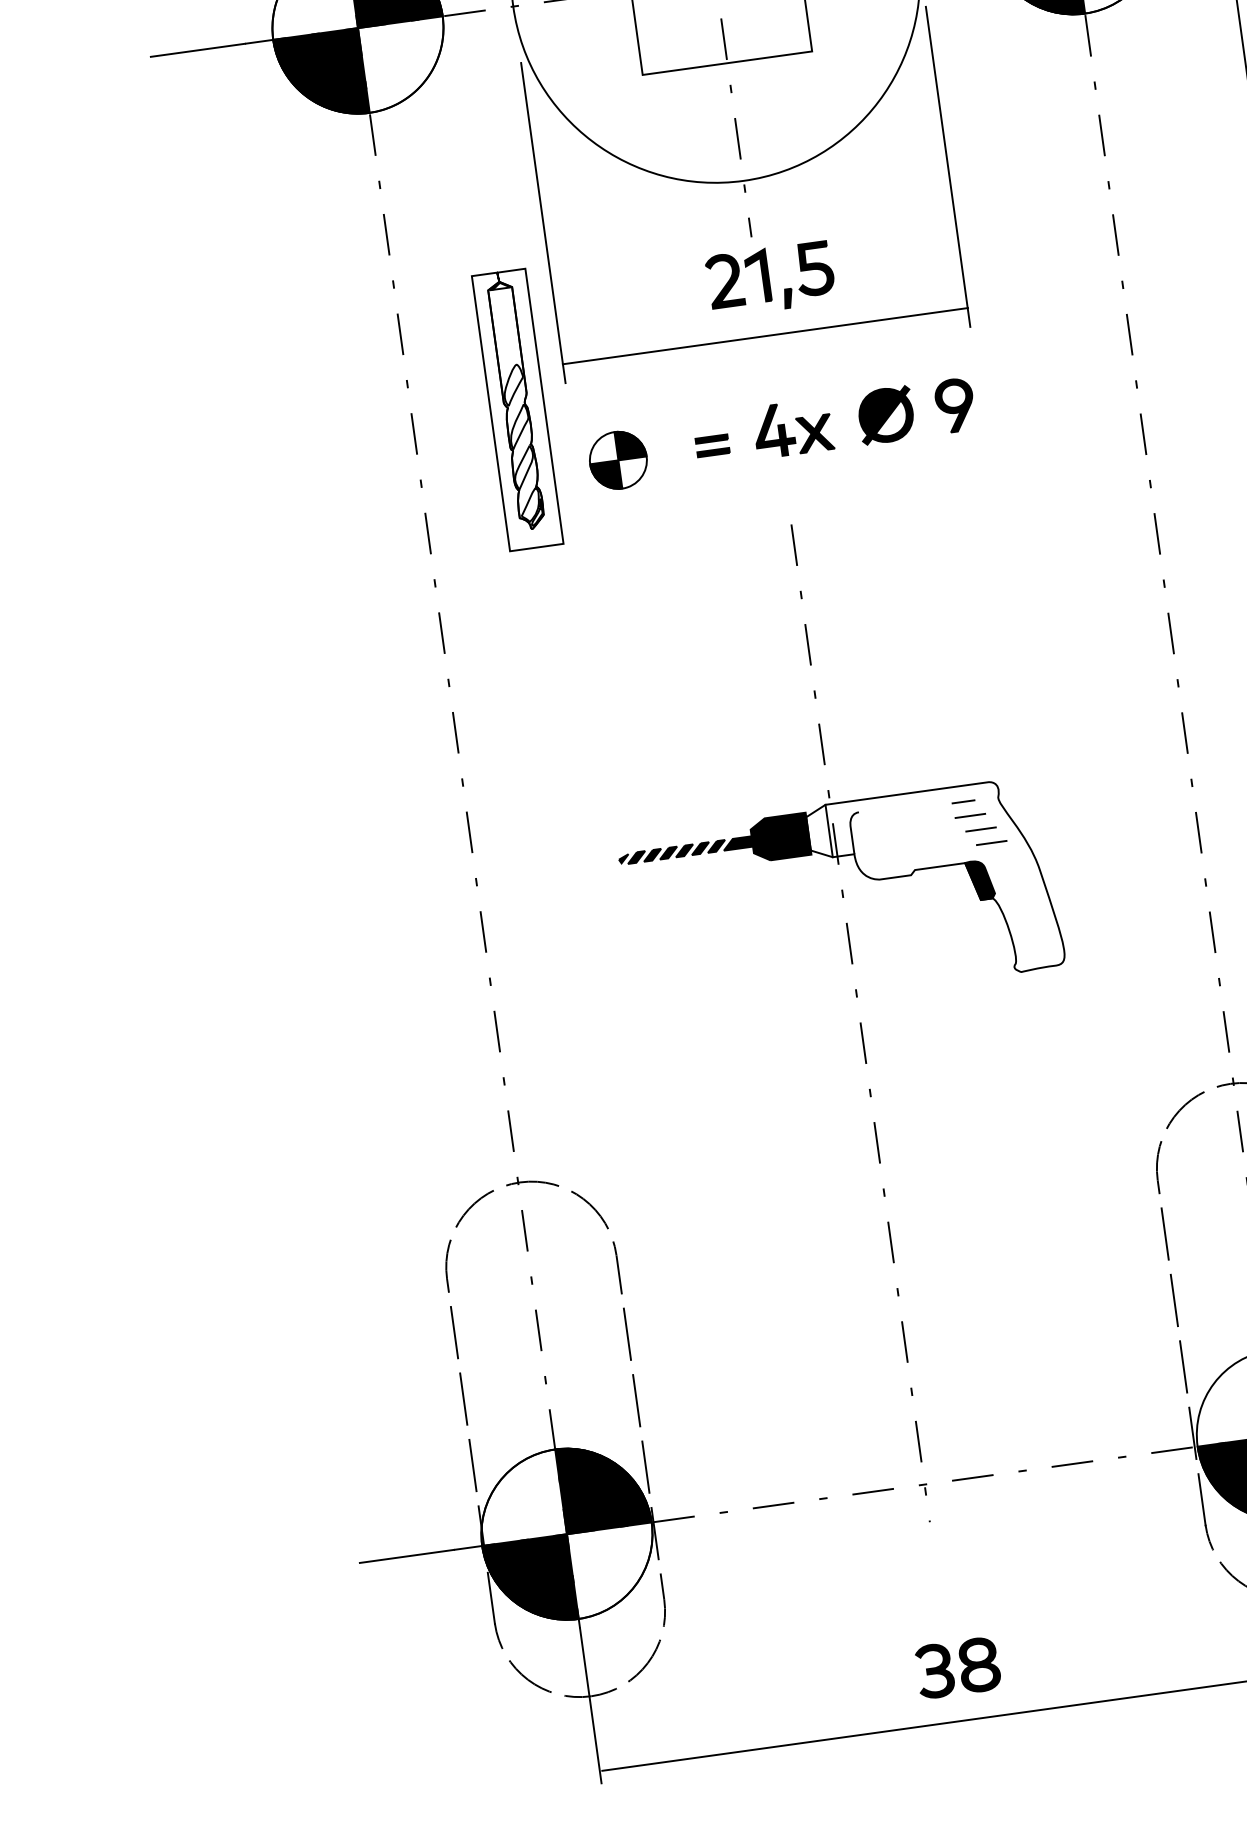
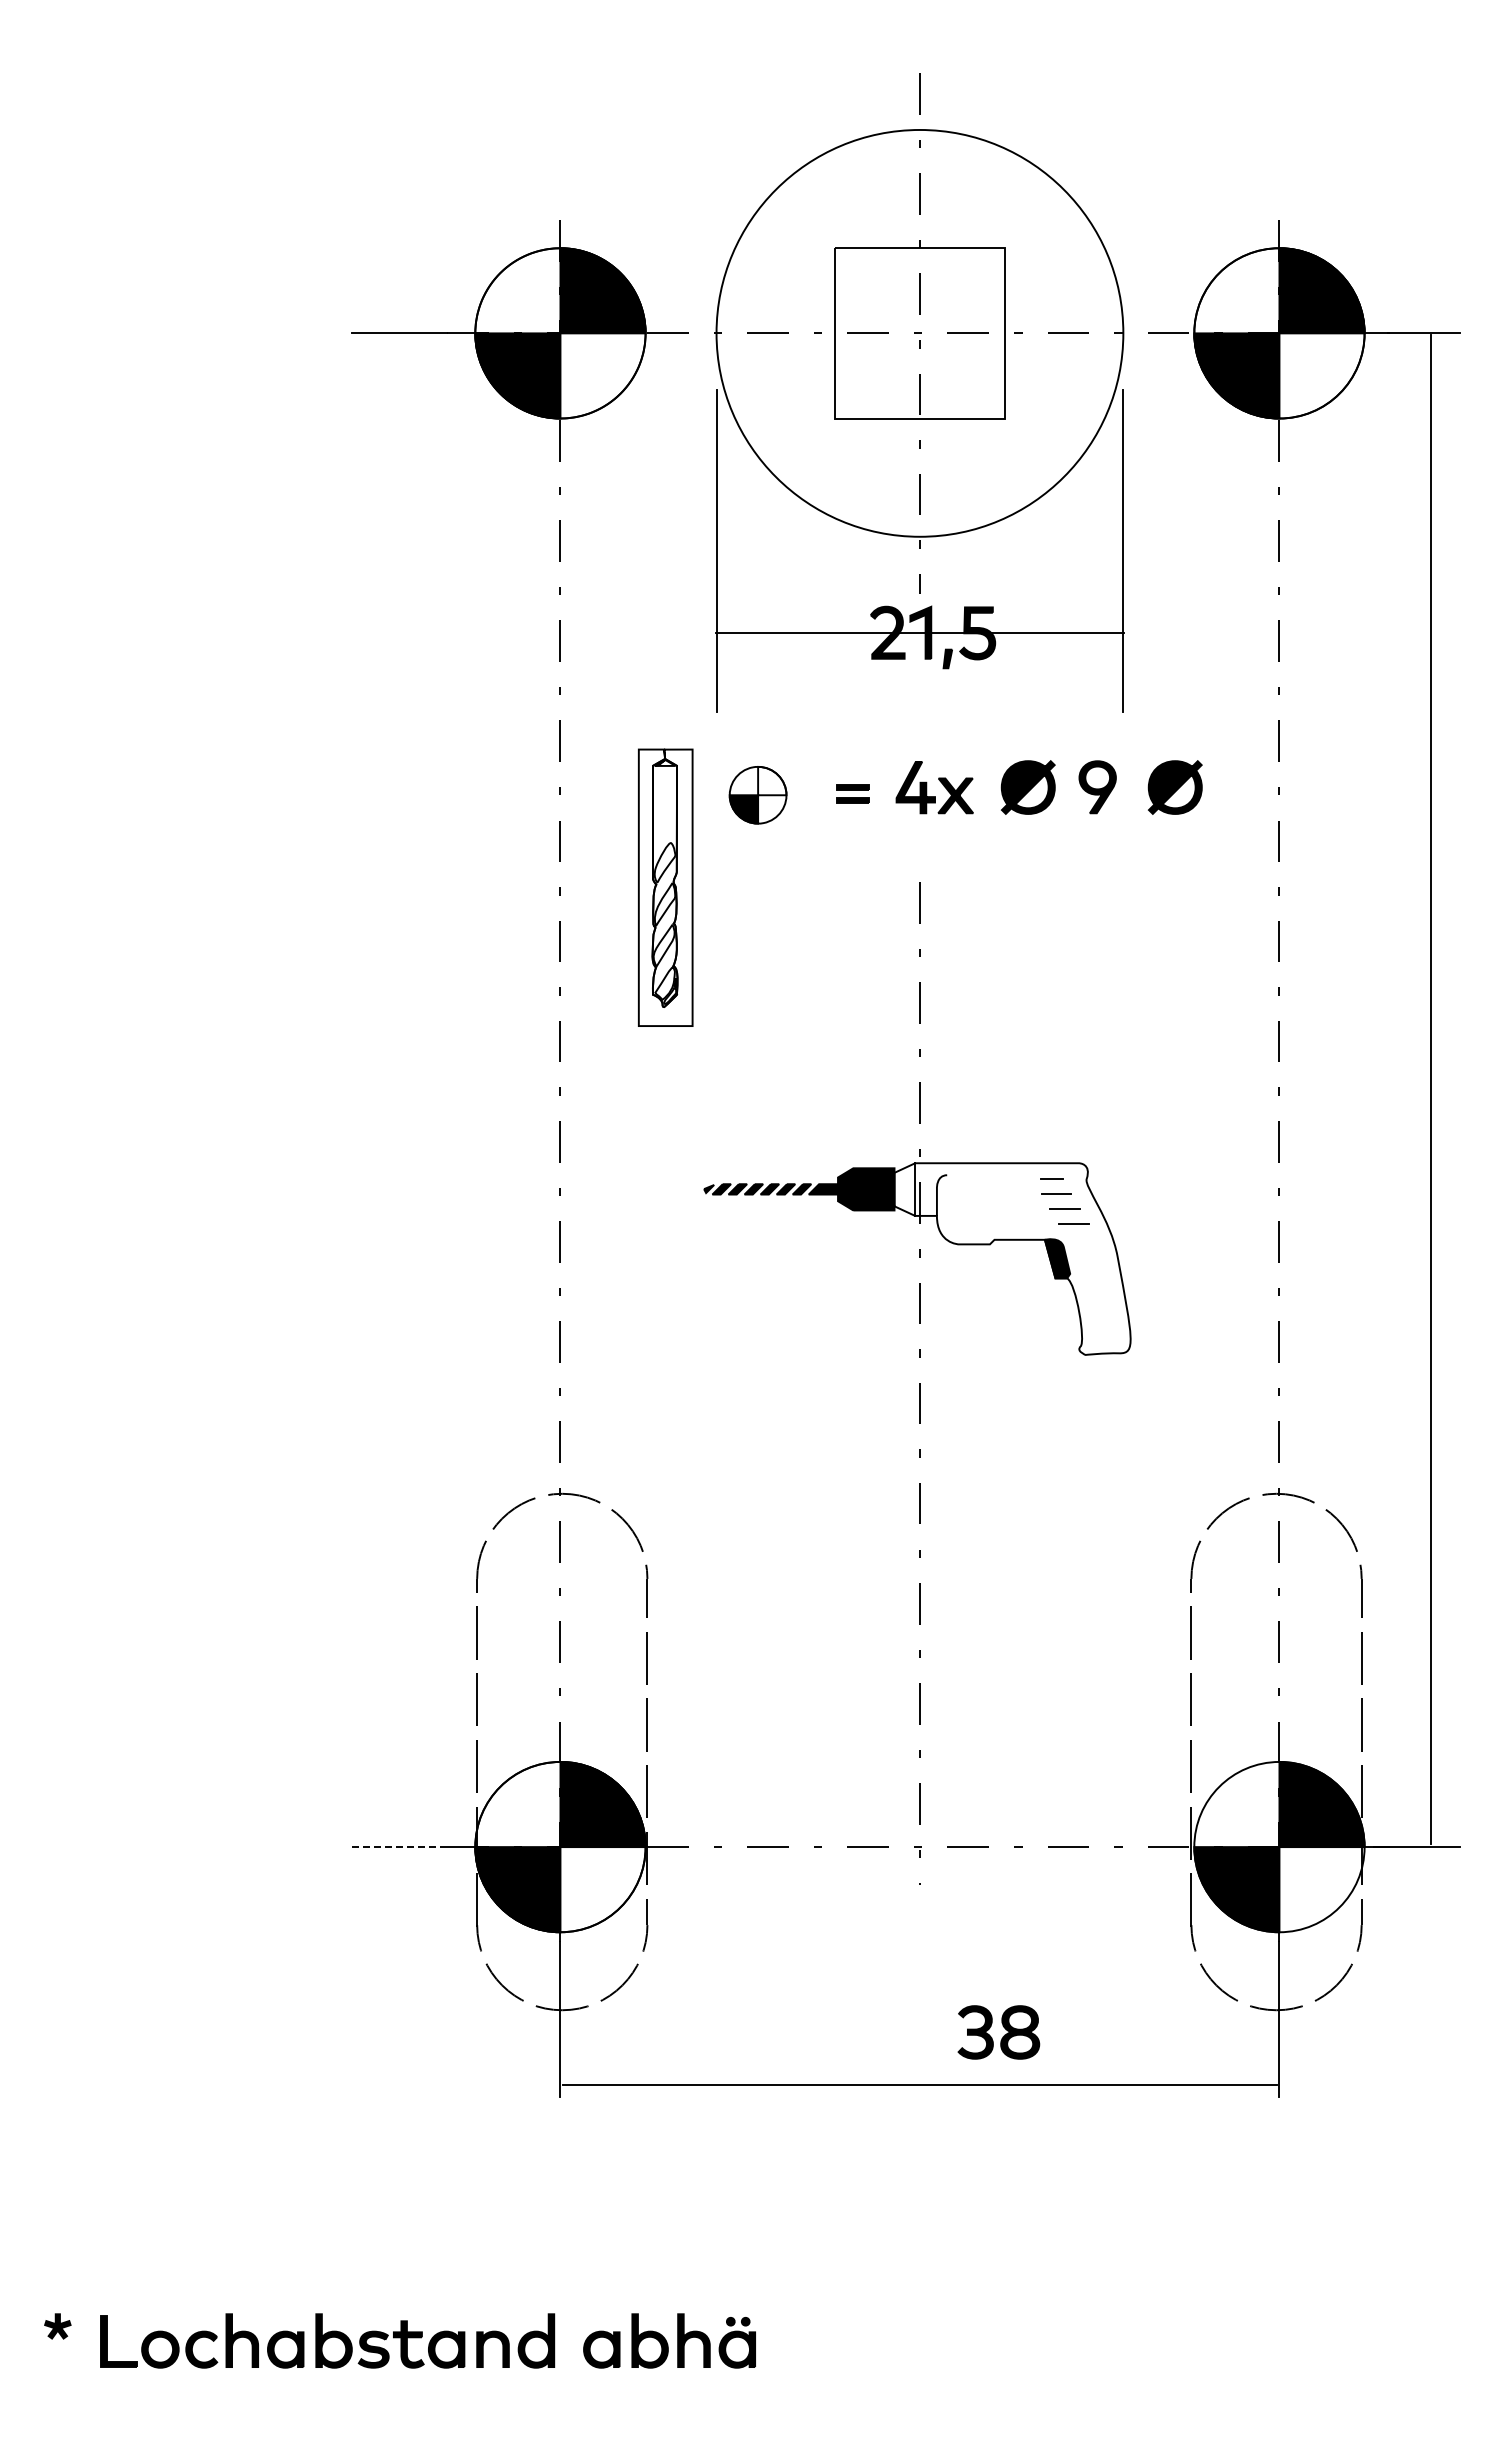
line: (764, 335) -> (919, 632), moved
part: (1031, 395) -> (1174, 787), added
part: (517, 409) -> (665, 887), moved
fill: (630, 443) -> (772, 780), removed
line: (407, 1556) -> (400, 1847), solid -> dashed
part: (957, 1668) -> (998, 2032), moved

